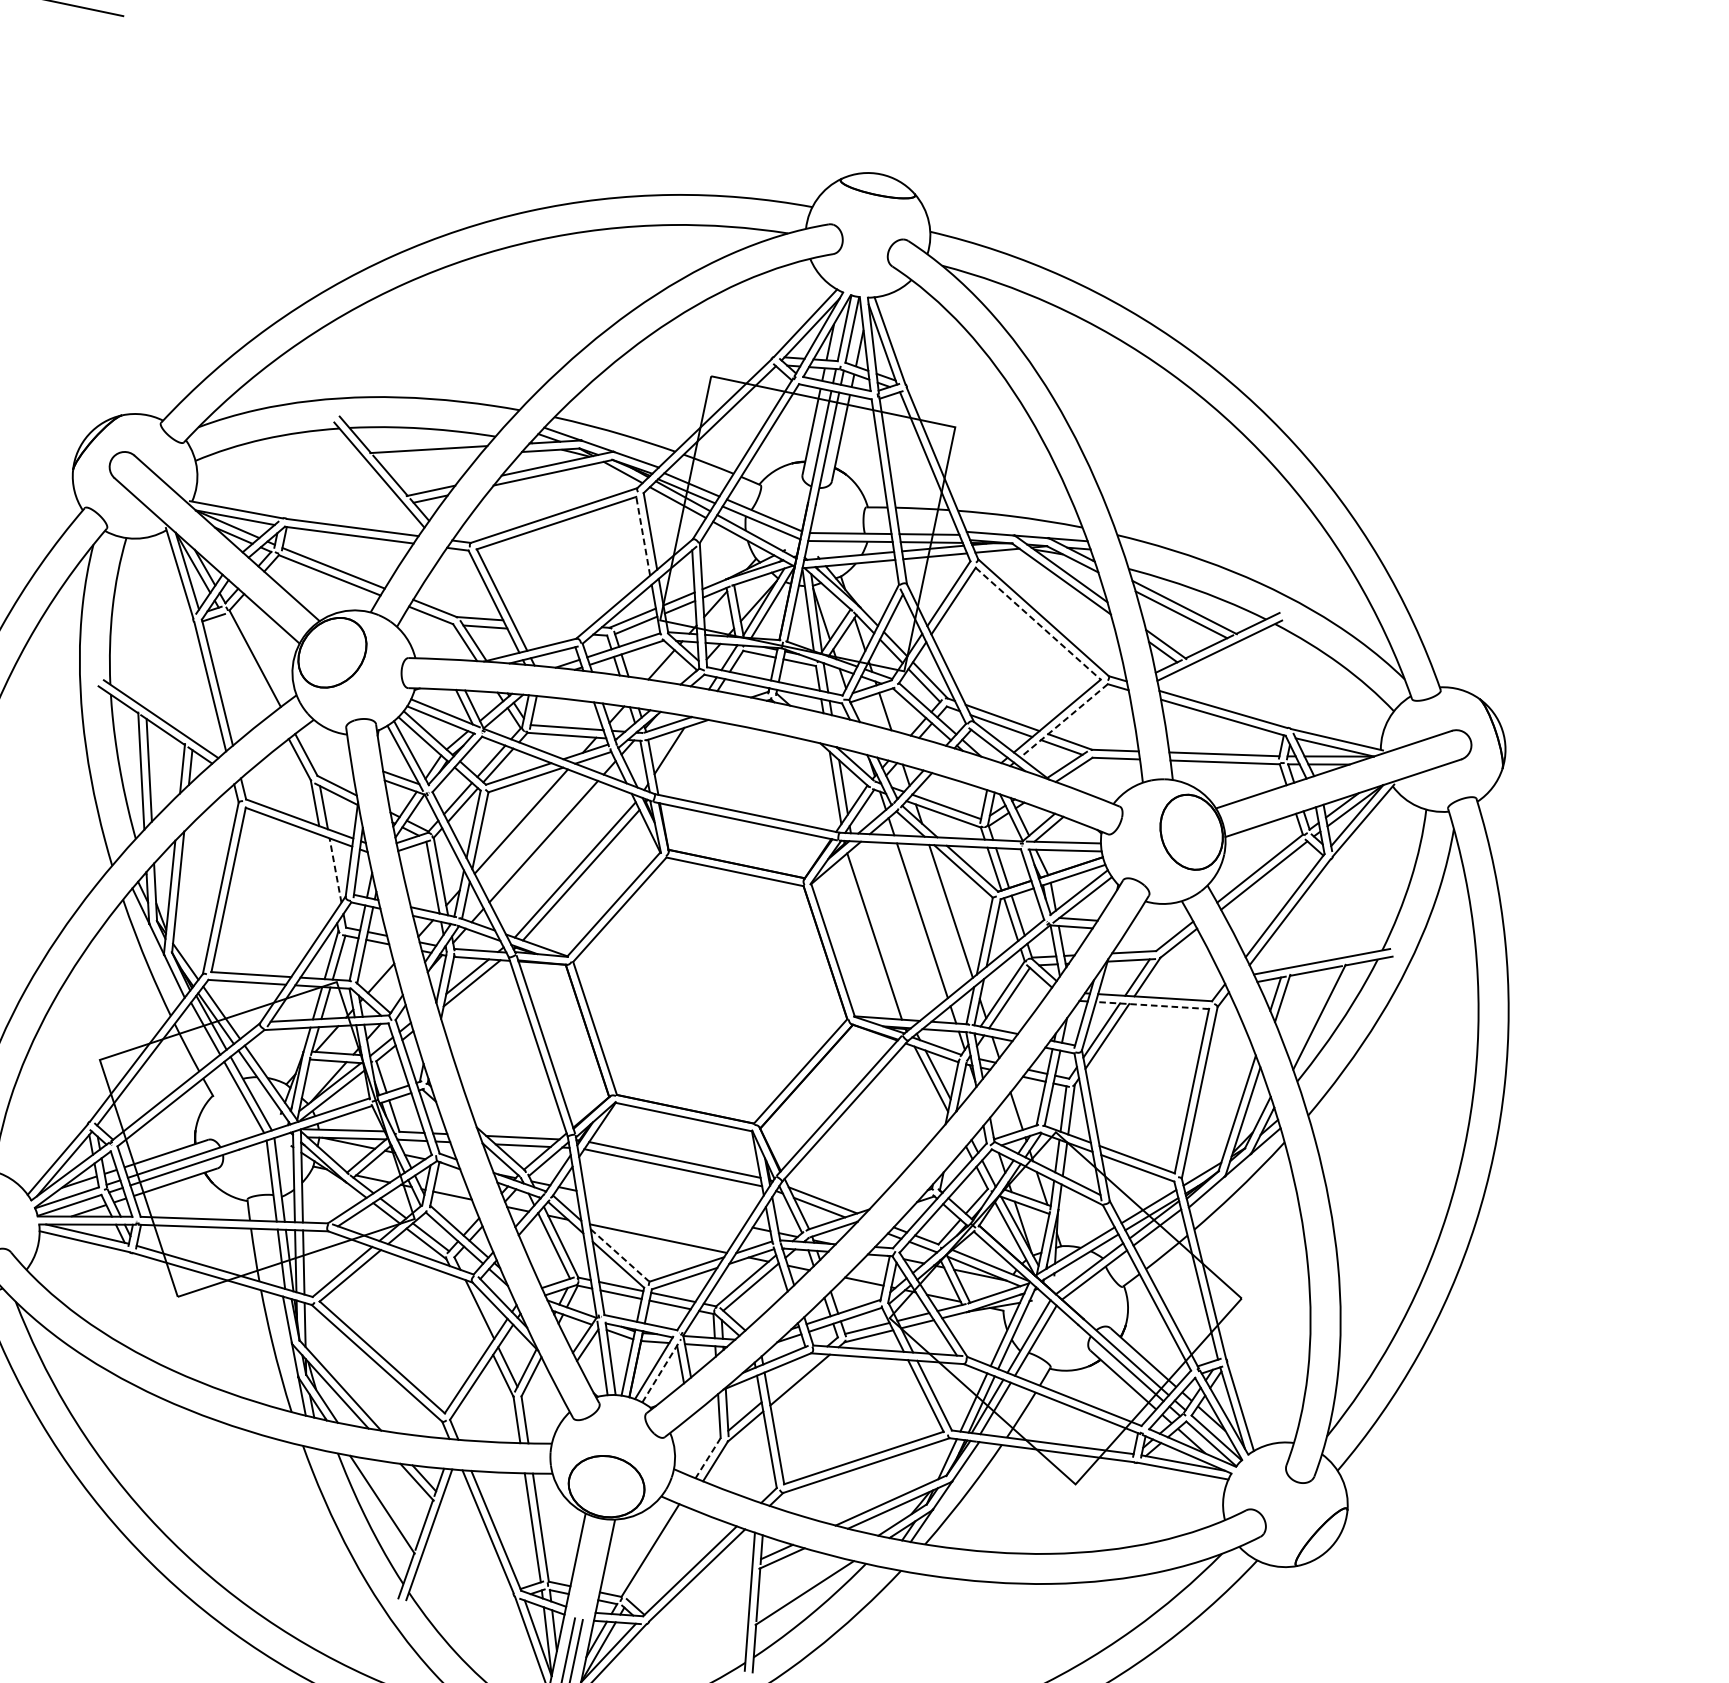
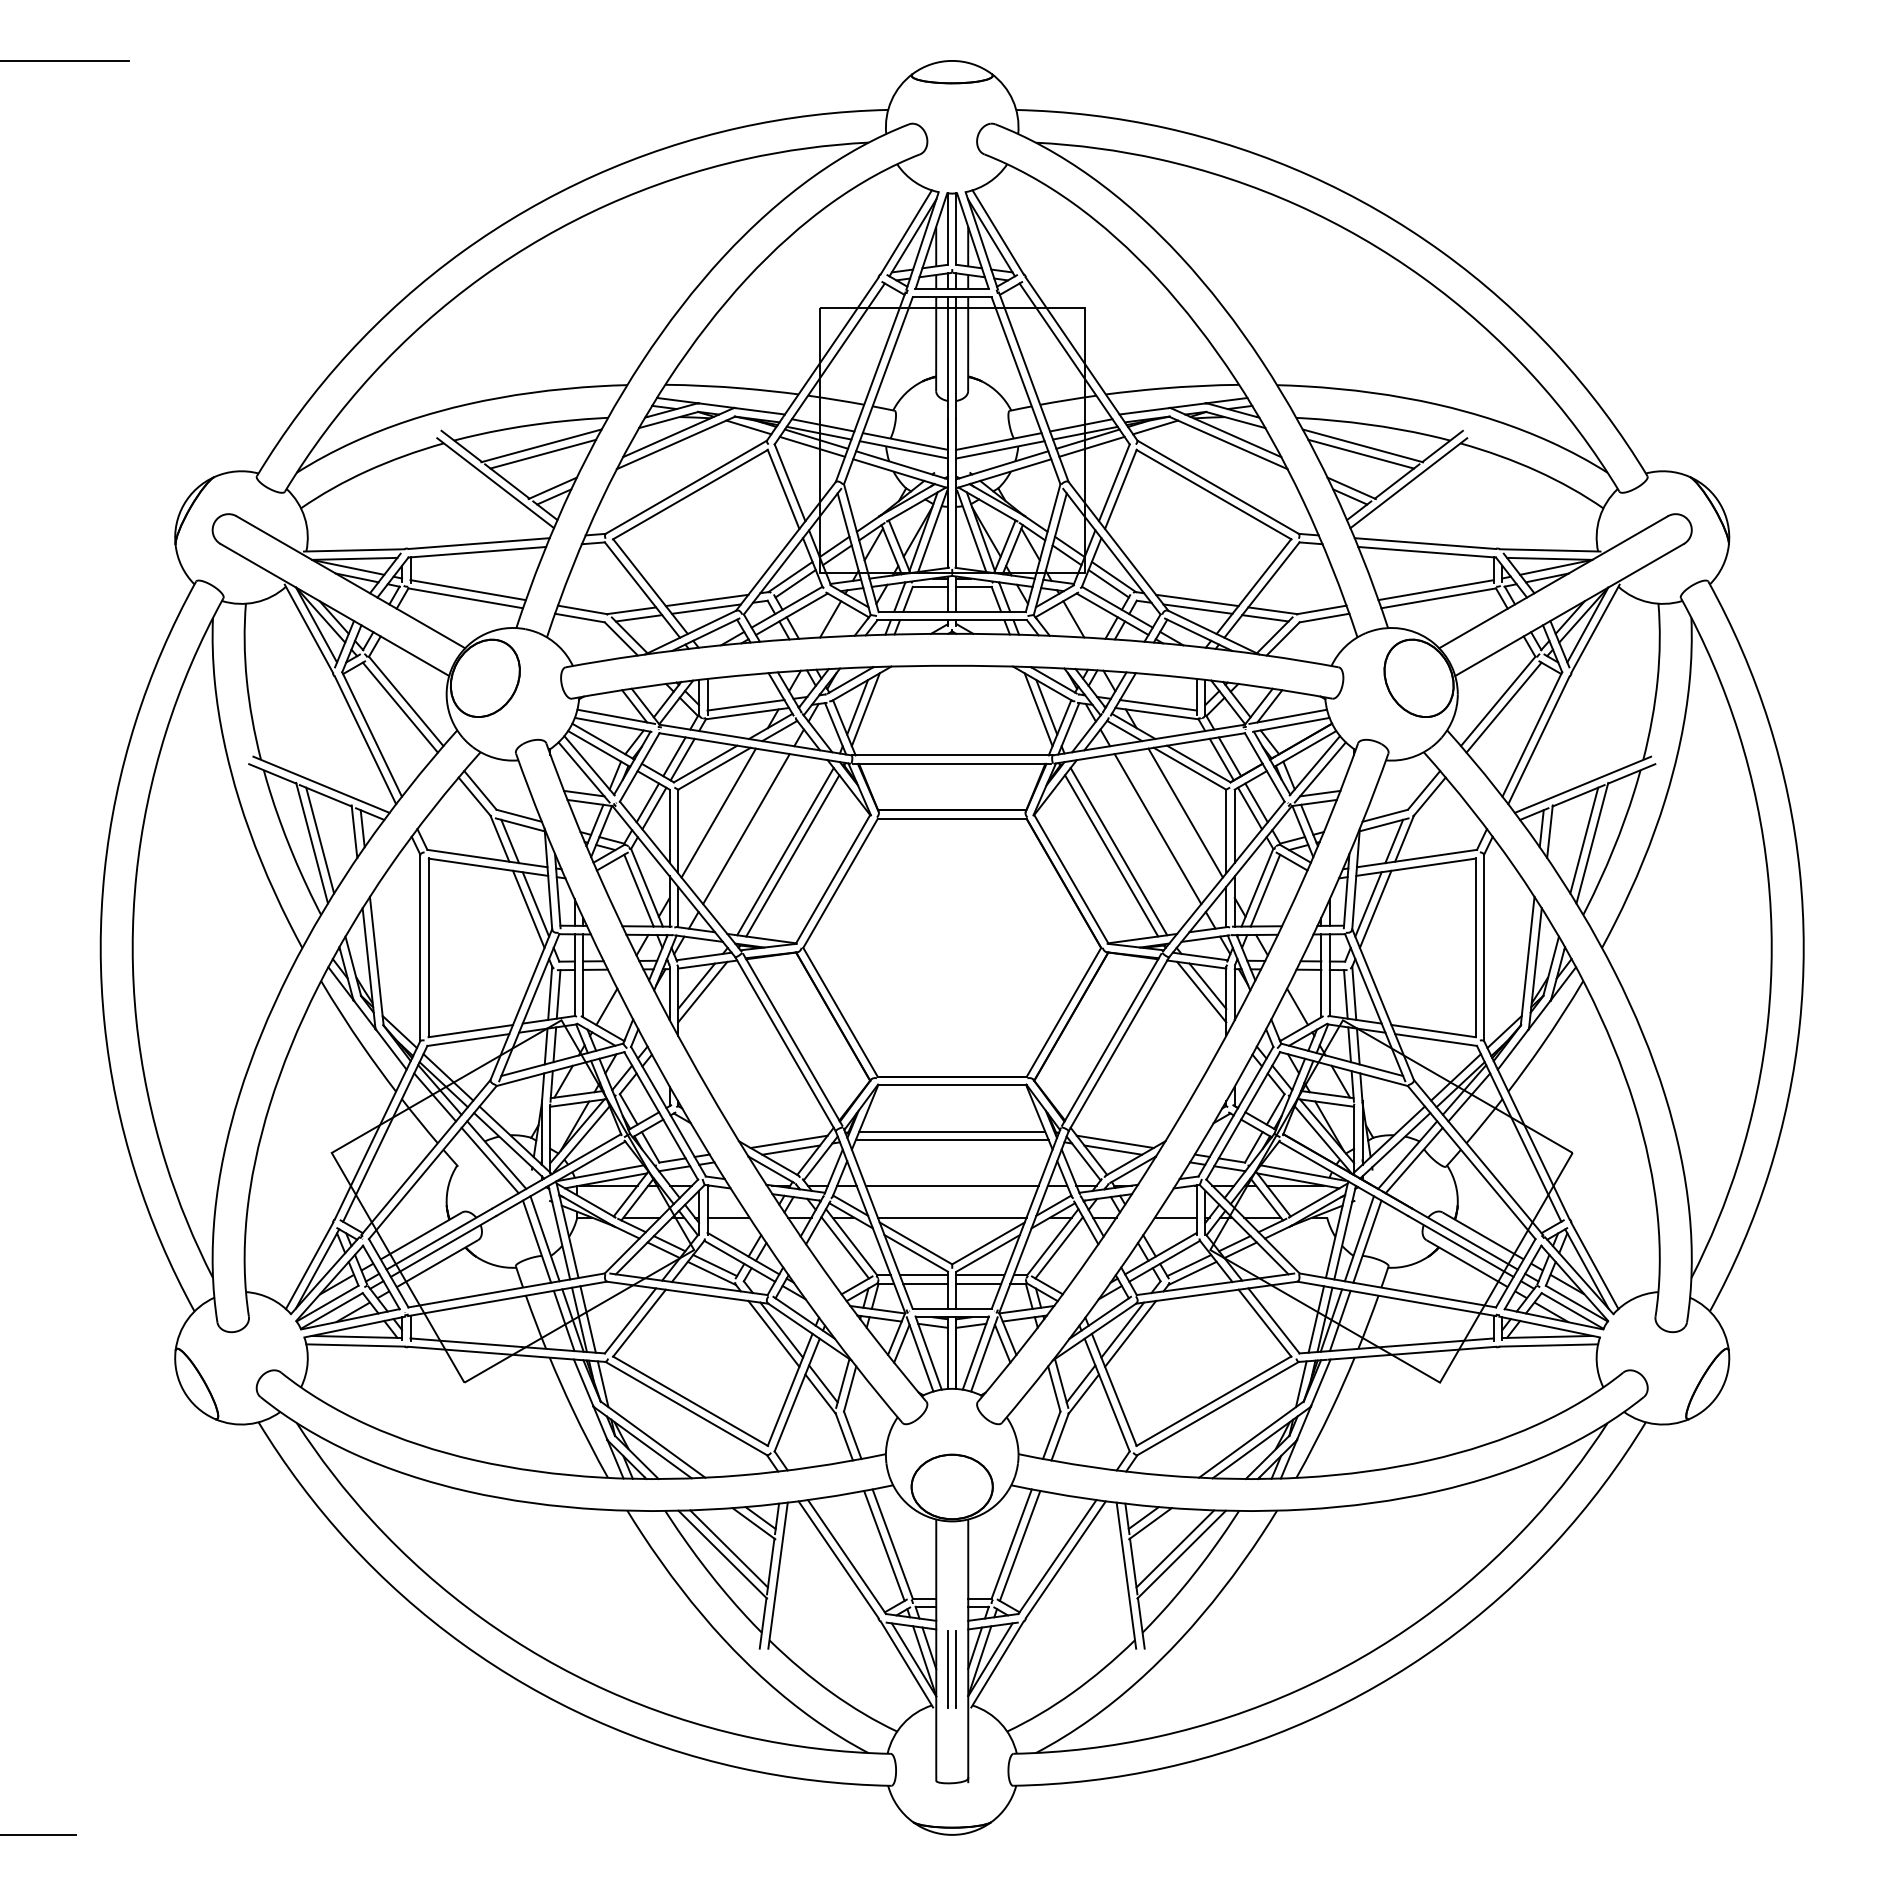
line: (429, 457) -> (543, 453), added
line: (643, 536) -> (783, 489), dashed -> solid
line: (550, 623) -> (706, 600), added
line: (1038, 623) -> (1214, 494), dashed -> solid
line: (548, 630) -> (705, 608), added
line: (247, 663) -> (399, 707), added
line: (1064, 721) -> (1262, 590), dashed -> solid
line: (676, 754) -> (865, 709), added
line: (335, 870) -> (535, 904), dashed -> solid
line: (327, 872) -> (528, 908), added
line: (881, 933) -> (1118, 851), added
line: (1152, 1005) -> (1415, 867), dashed -> solid
line: (1312, 1013) -> (1584, 840), added
line: (663, 1209) -> (951, 1185), added
line: (619, 1255) -> (915, 1243), dashed -> solid
line: (471, 1311) -> (773, 1333), added
line: (661, 1370) -> (984, 1353), dashed -> solid
line: (793, 1374) -> (1122, 1329), added
line: (707, 1458) -> (1051, 1435), dashed -> solid
line: (388, 1500) -> (728, 1548), added
line: (657, 1553) -> (1019, 1545), added
line: (800, 1586) -> (1175, 1548), added

